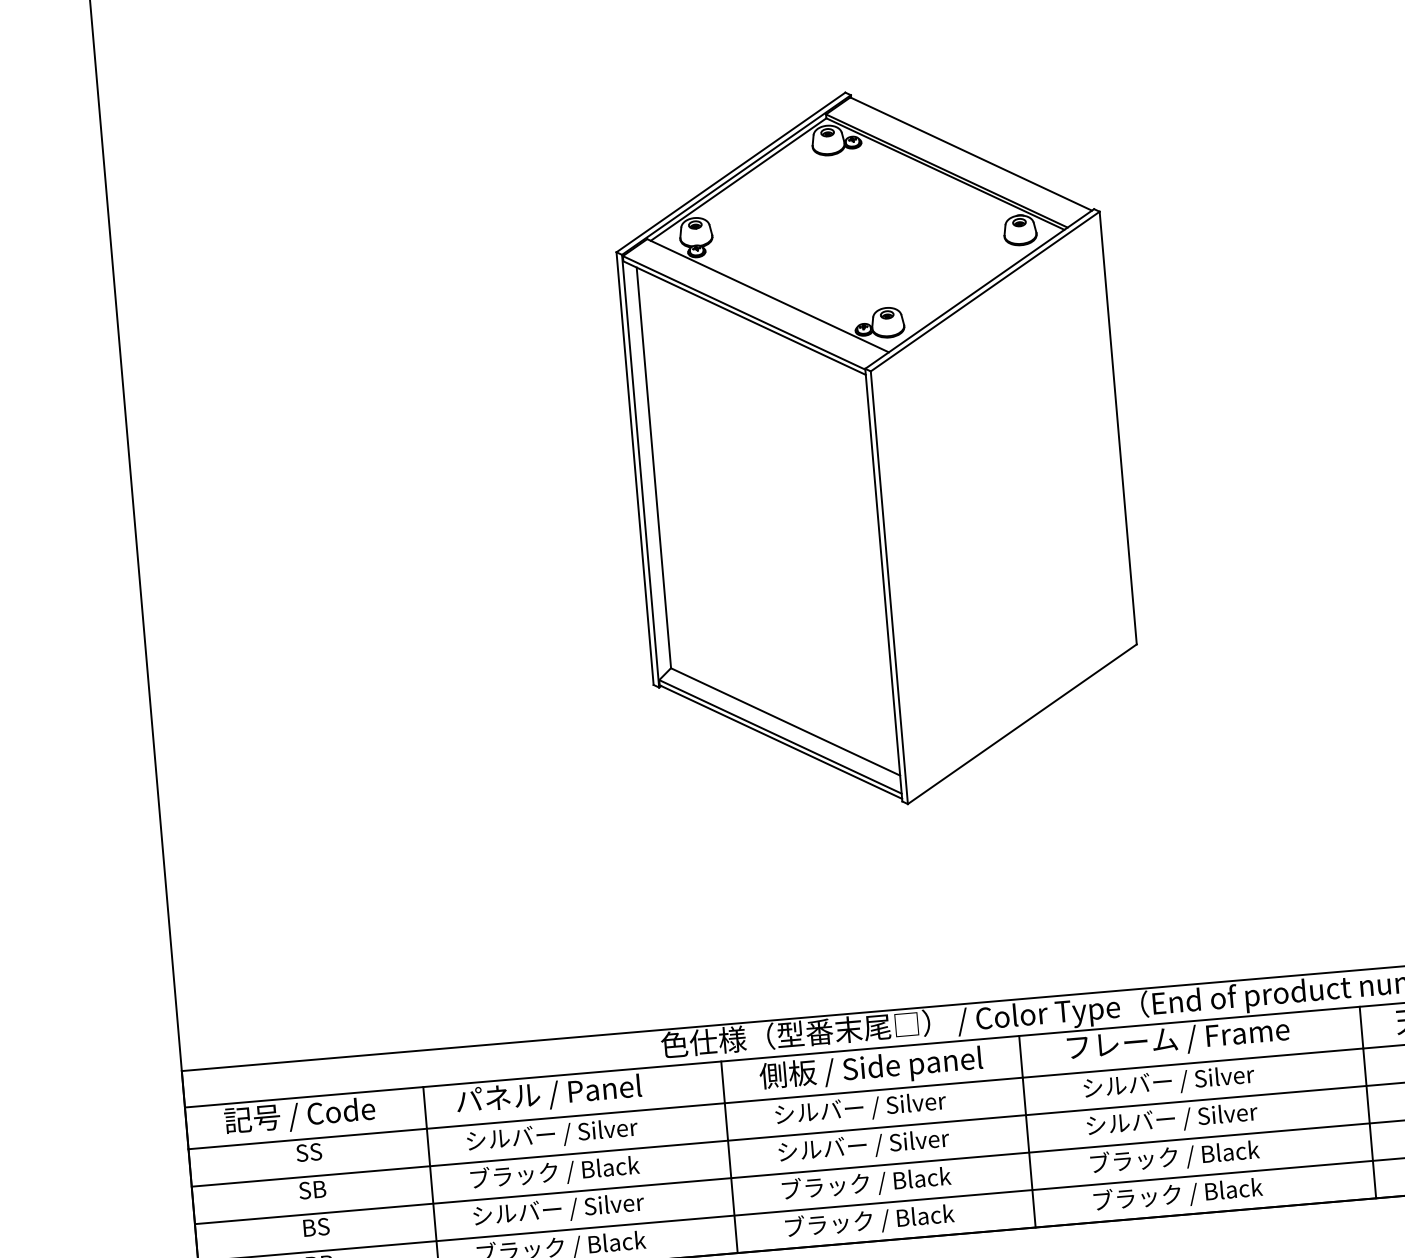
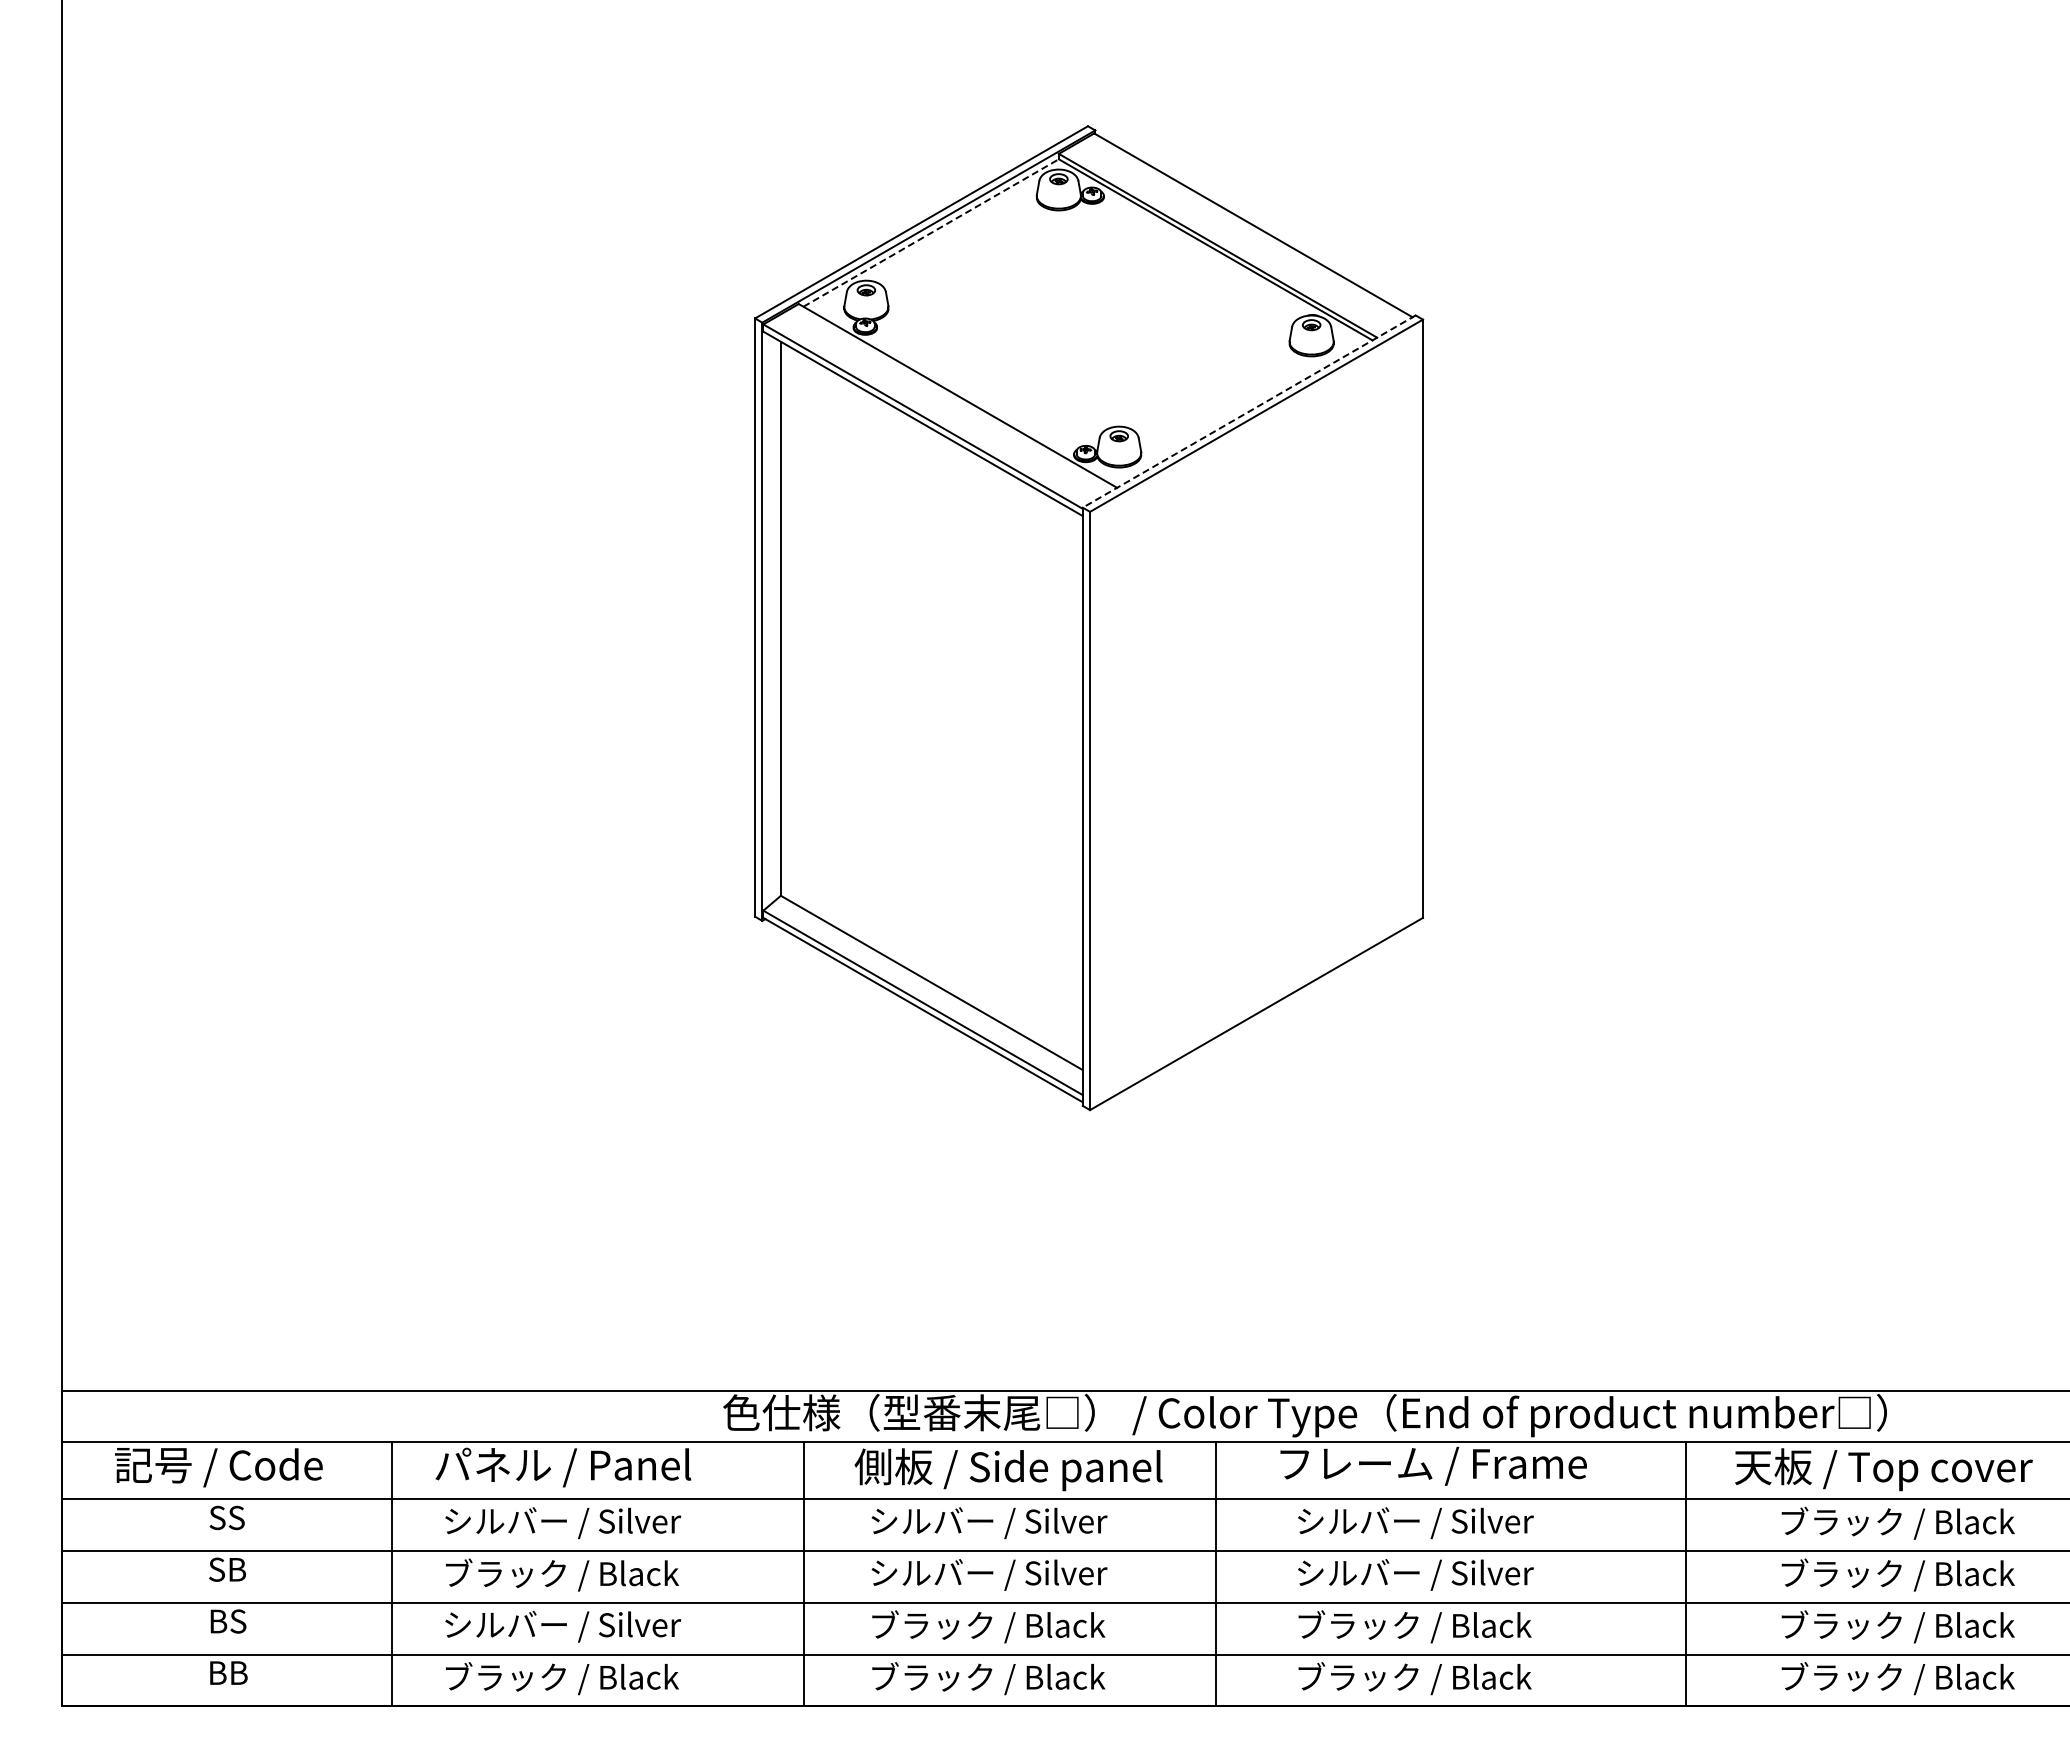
line: (738, 179) -> (931, 232), solid -> dashed
line: (979, 288) -> (1248, 411), solid -> dashed

